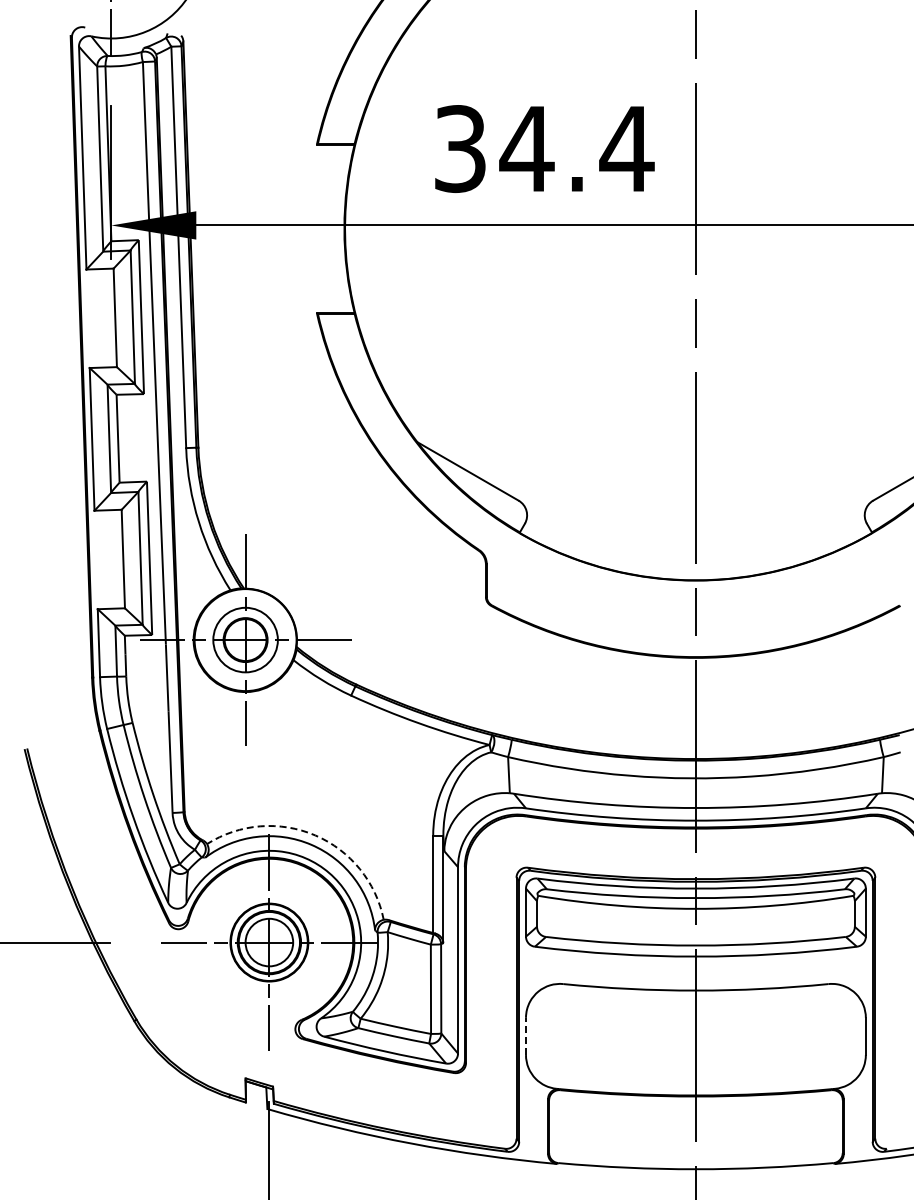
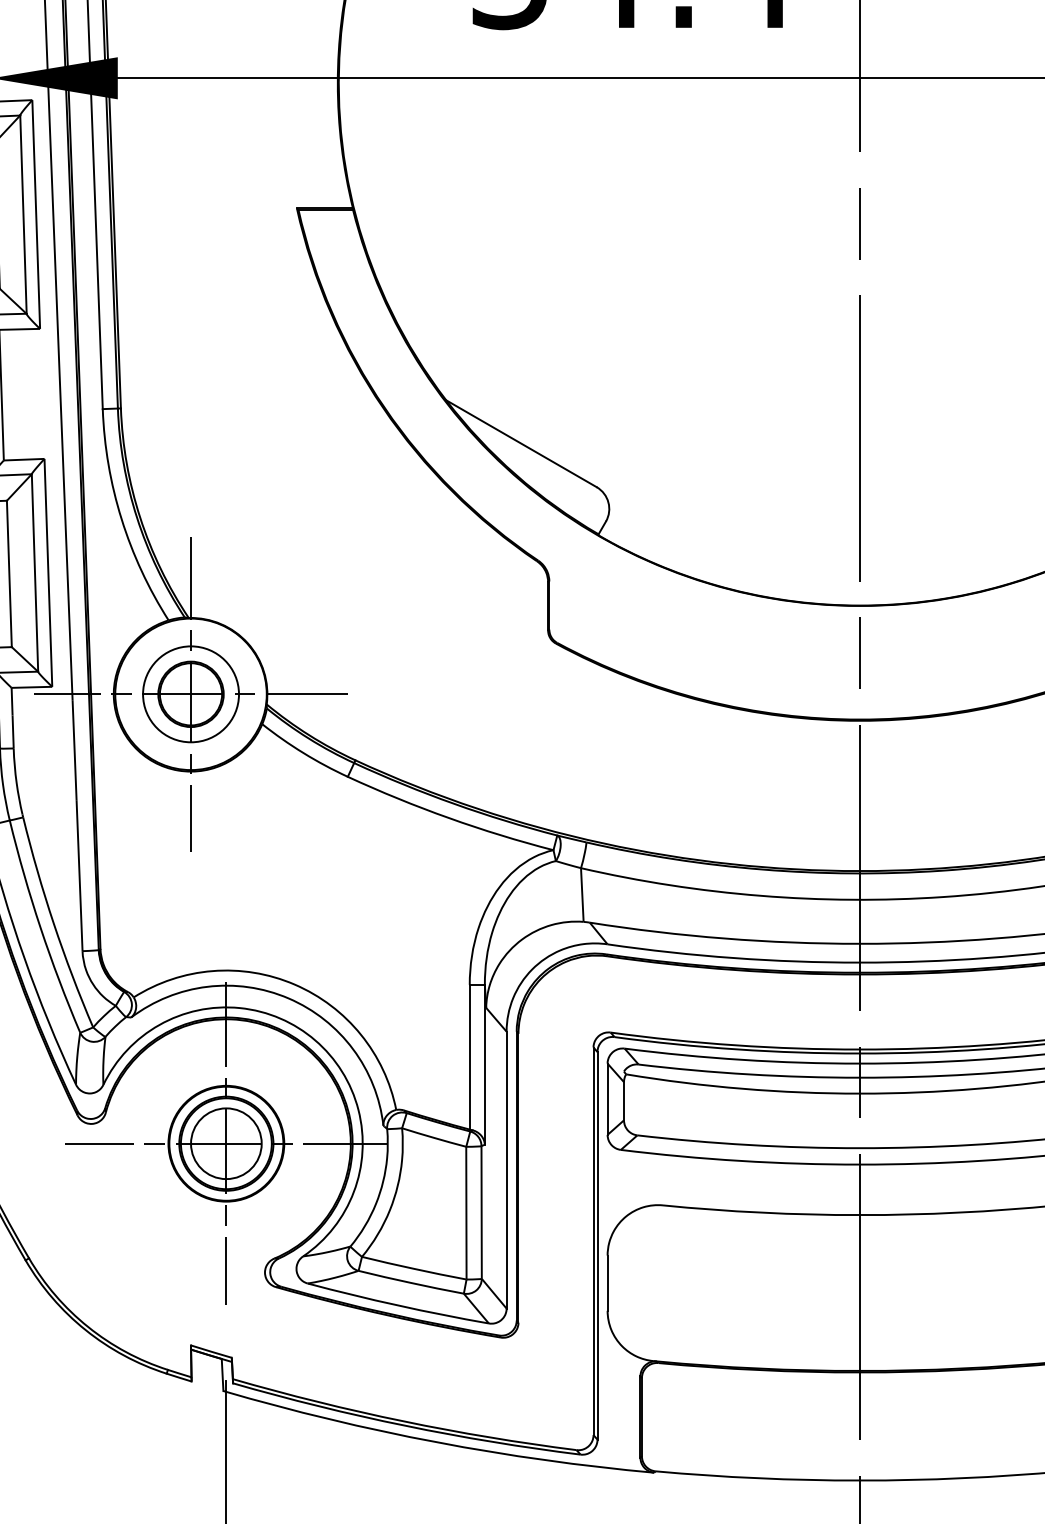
arc: (315, 835) -> (294, 984), dashed -> solid
line: (526, 1036) -> (608, 1283), dashed -> solid

